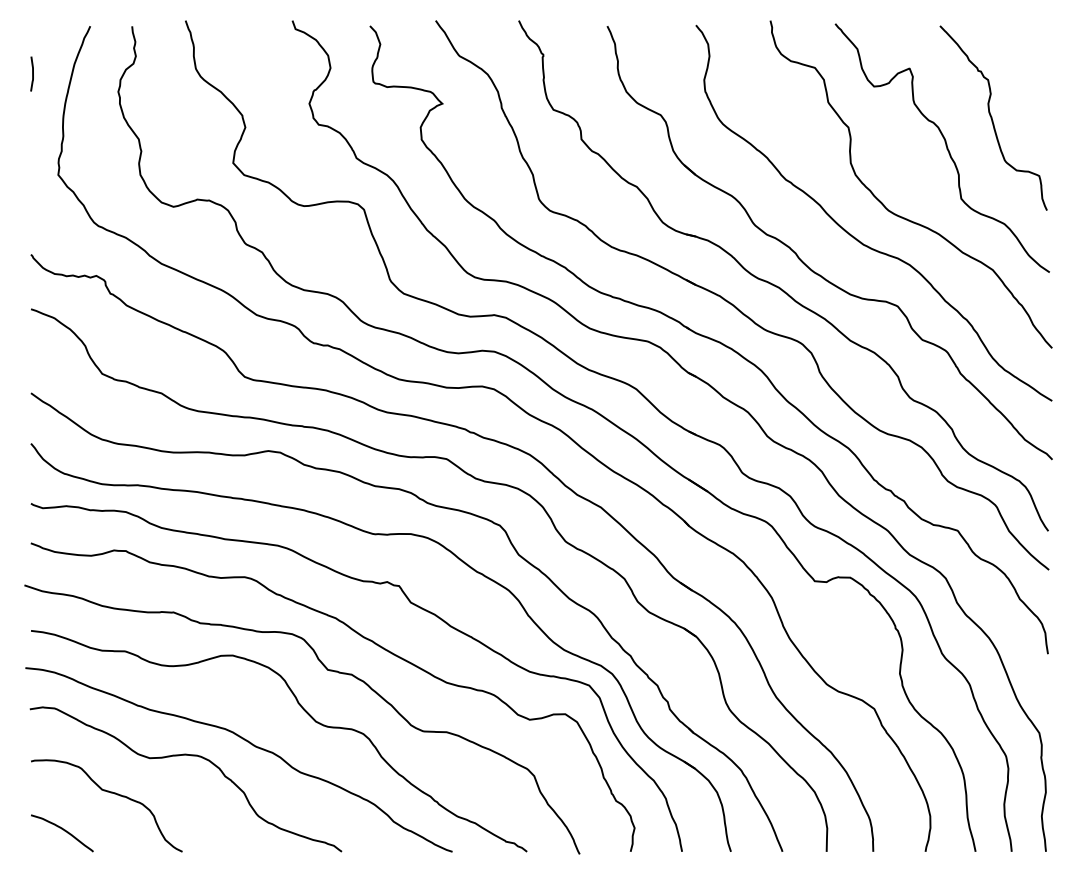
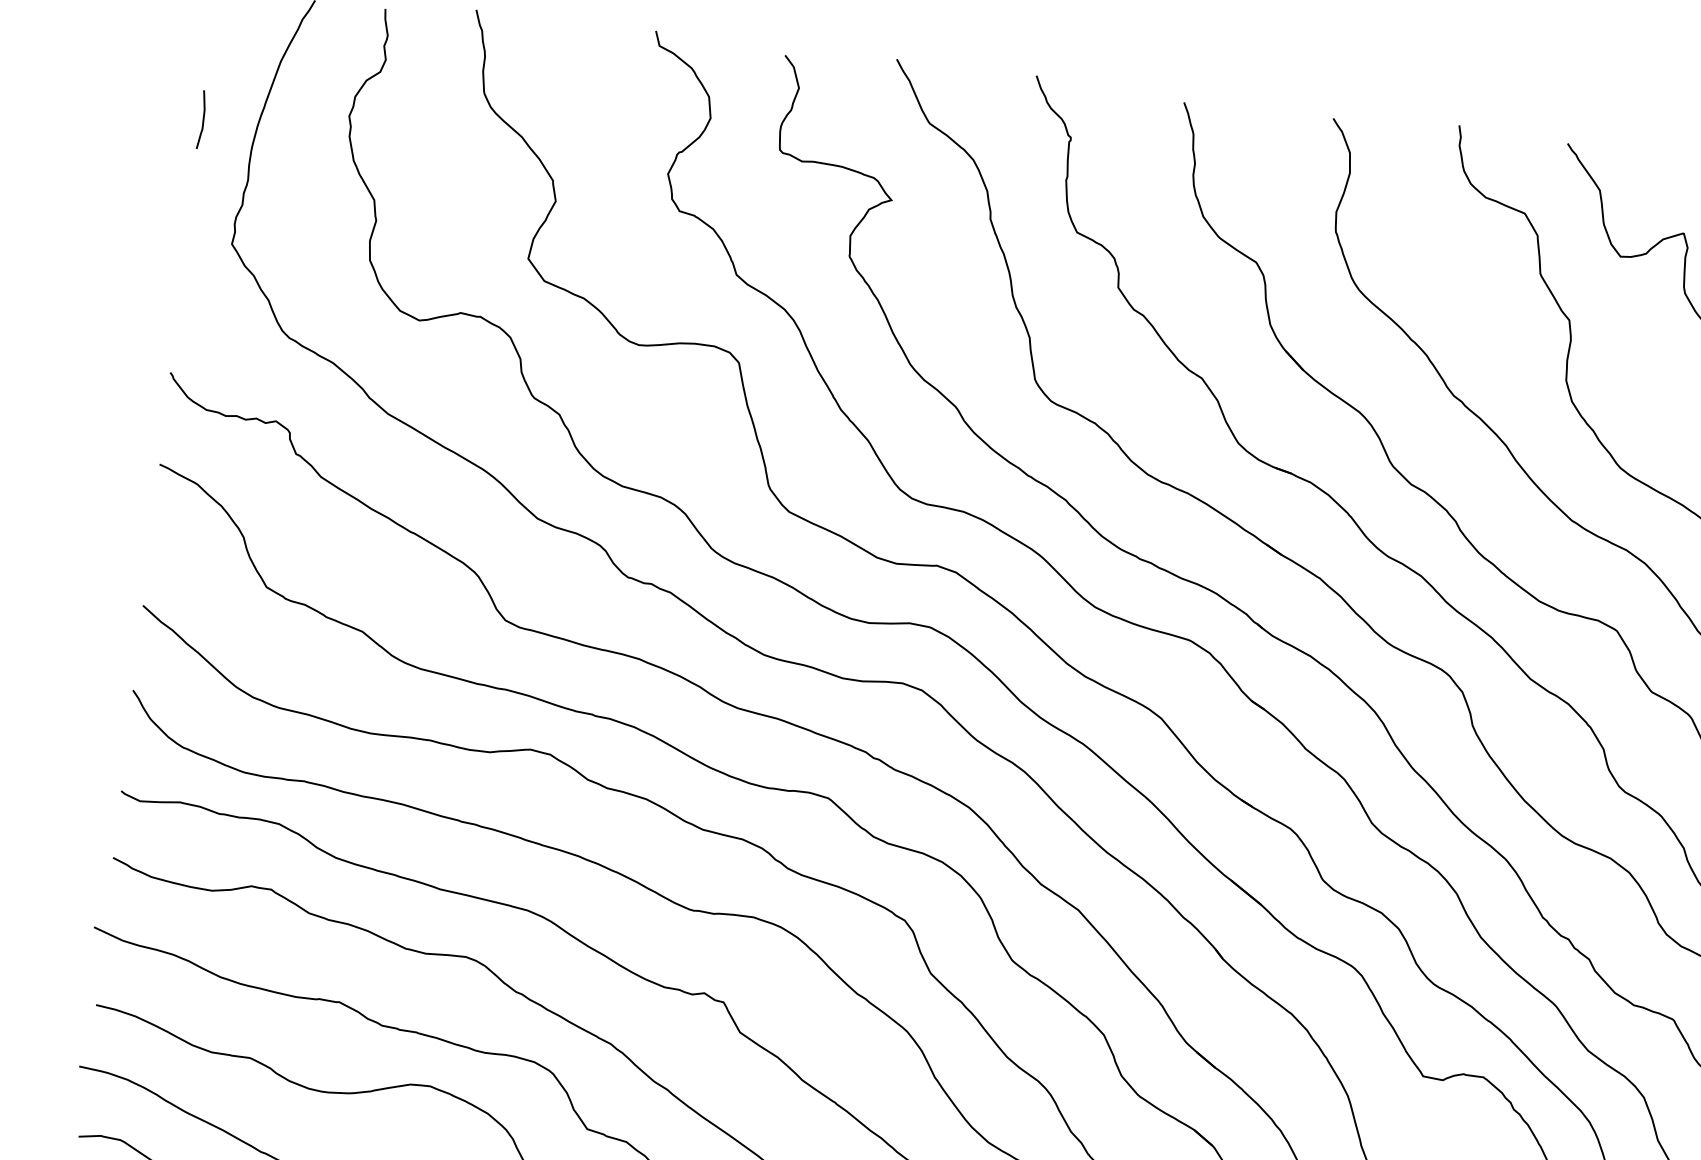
curve: (32, 73) -> (202, 118), moved

